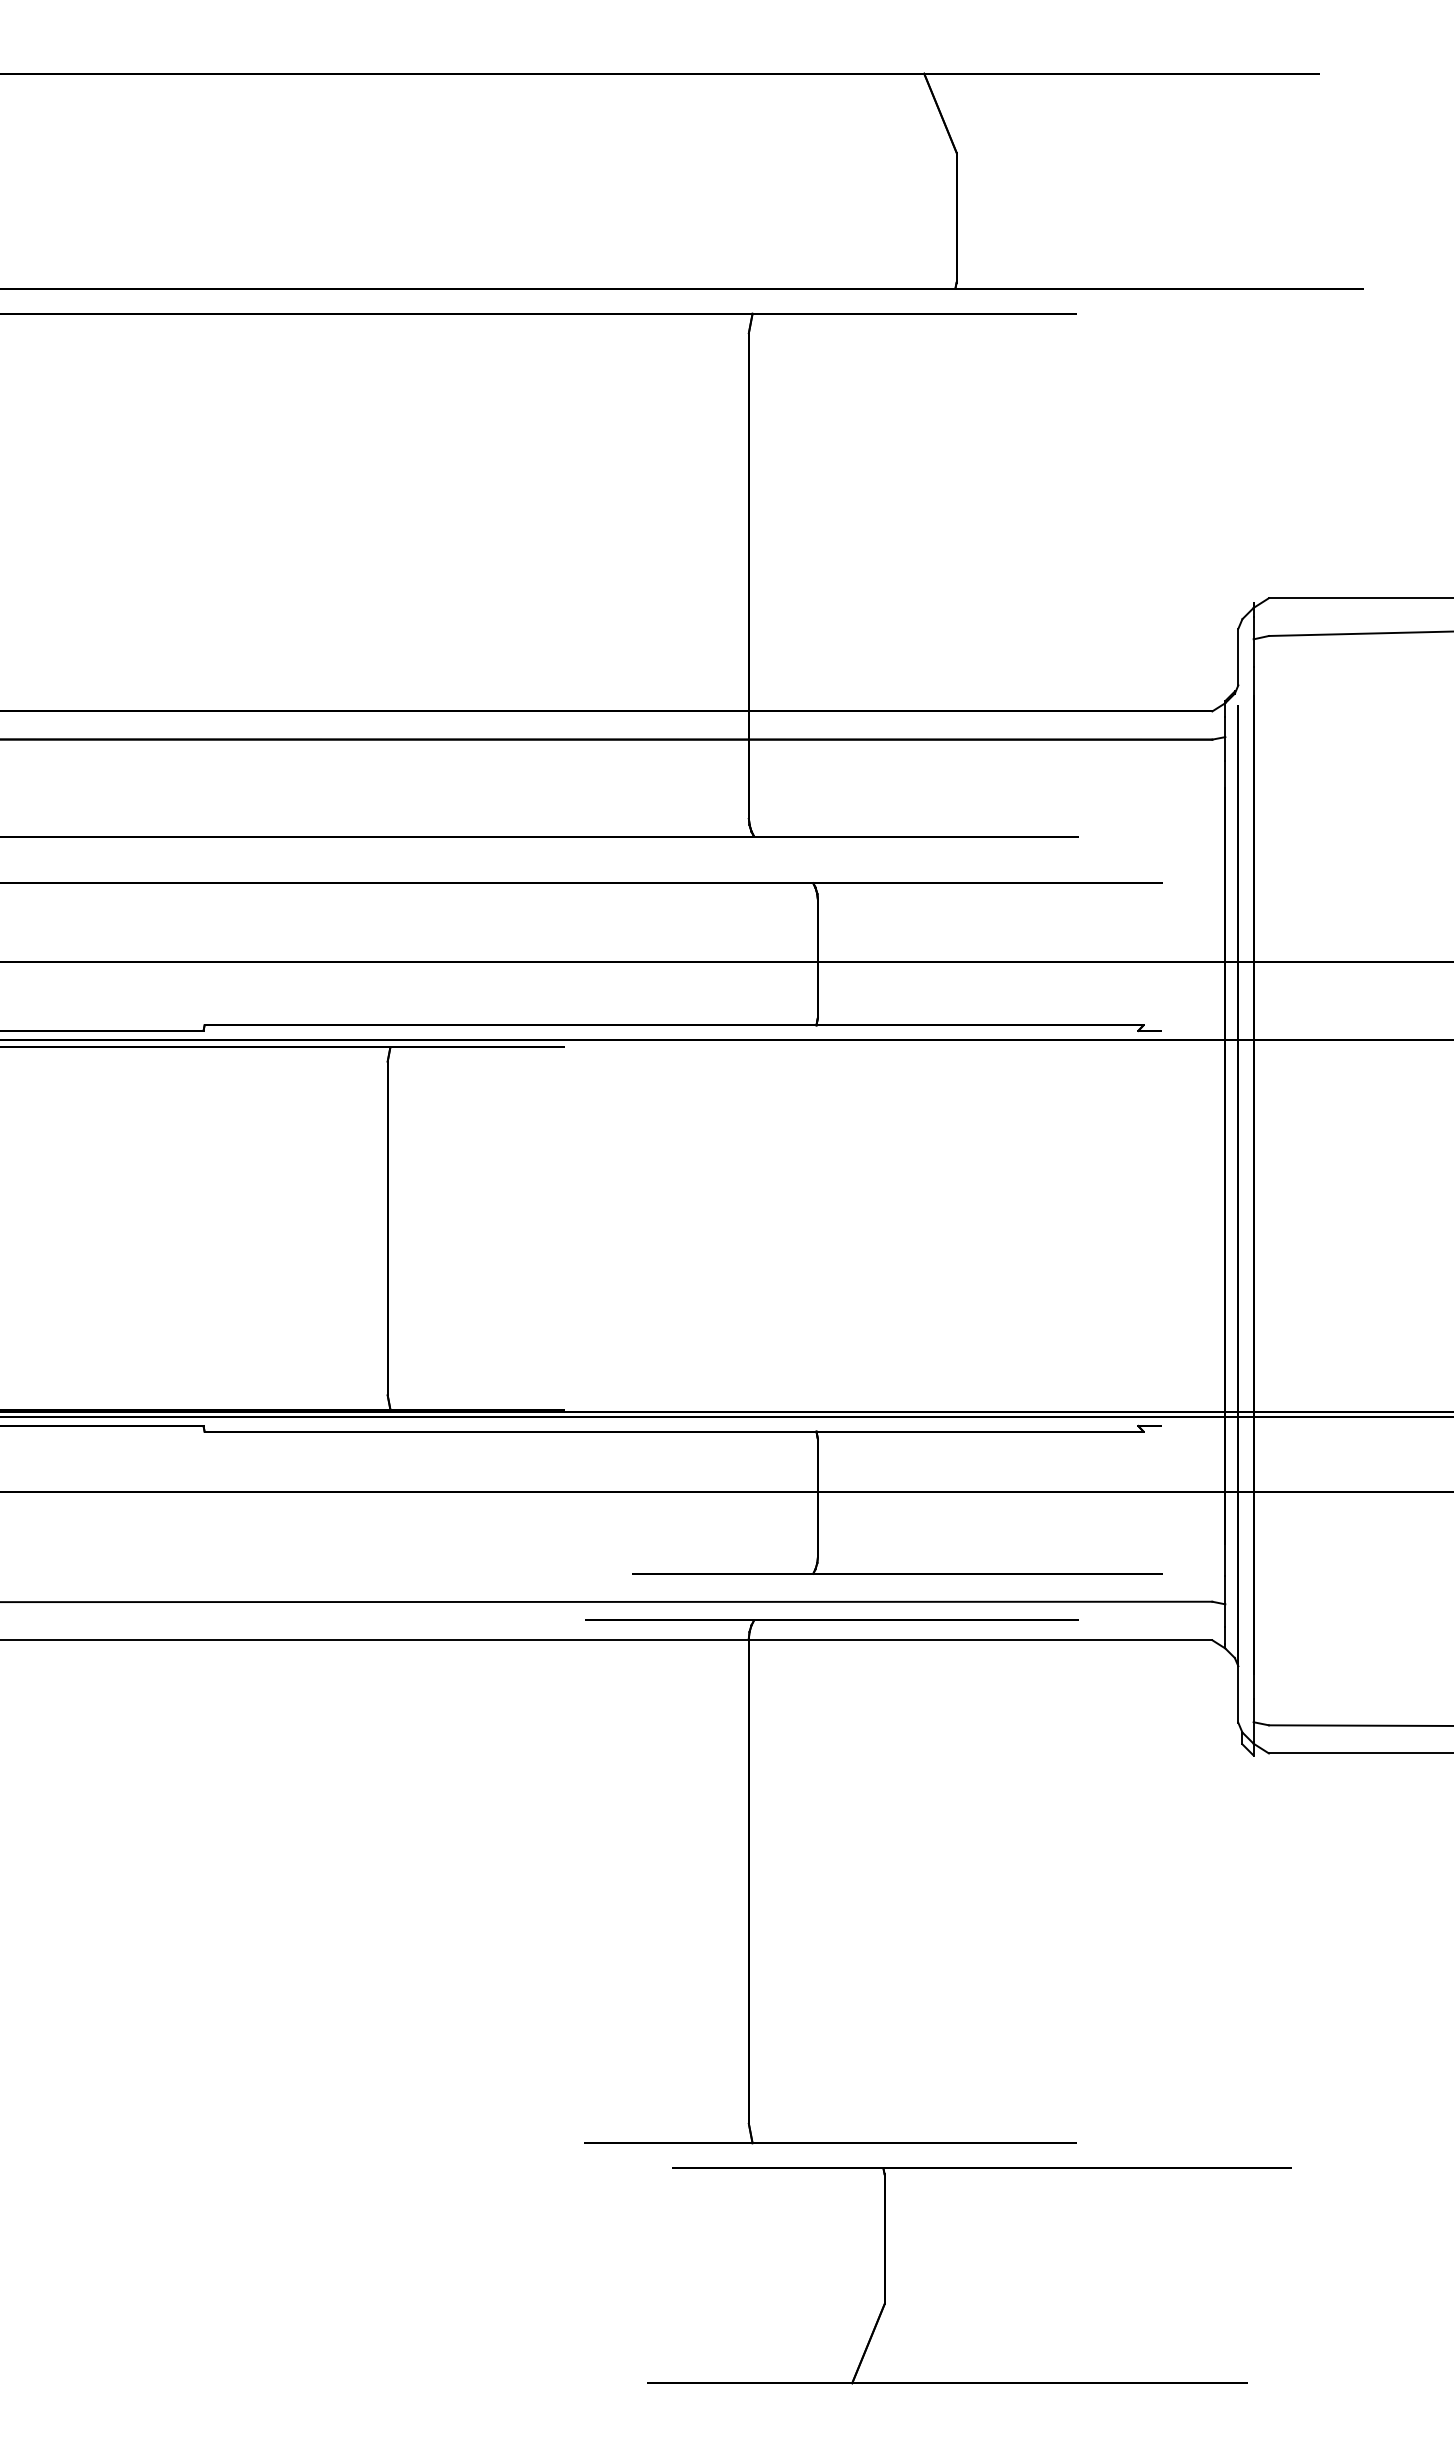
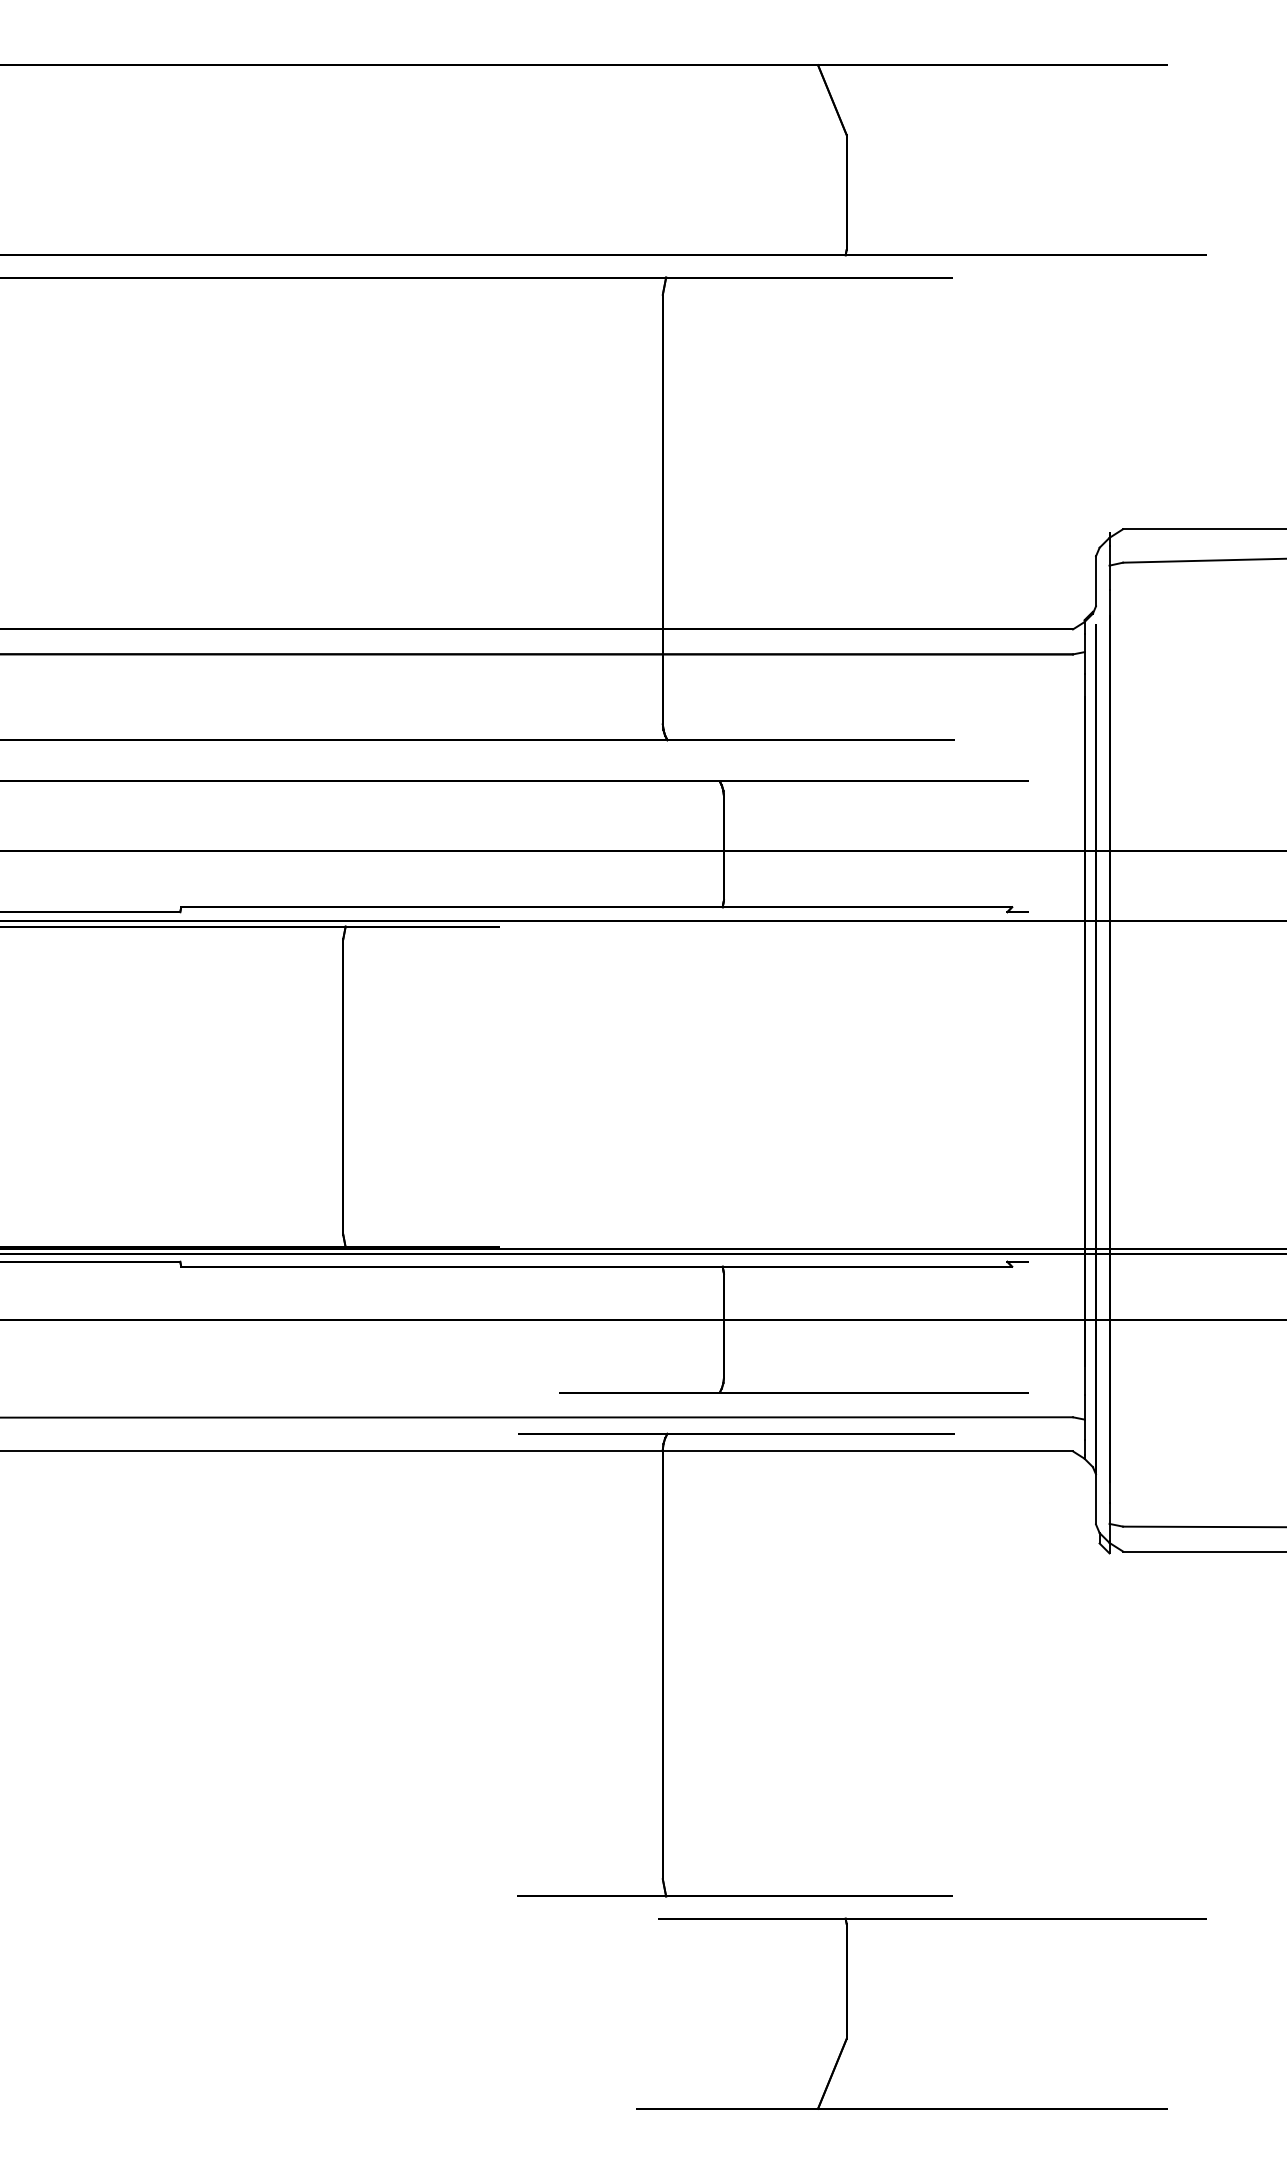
part: (885, 2275) -> (847, 2013), moved

